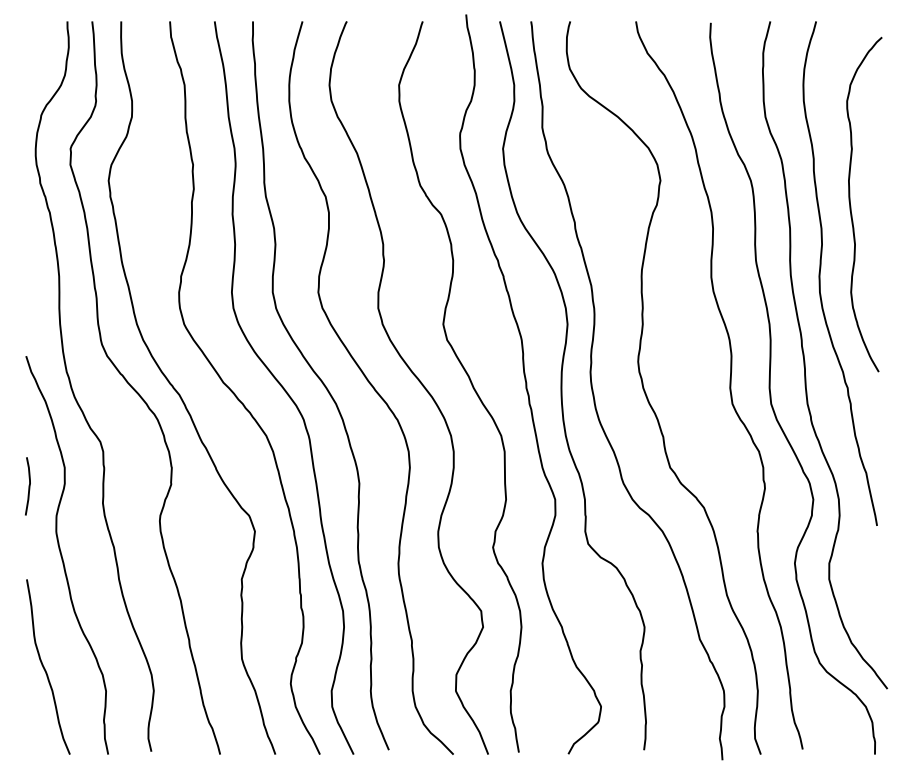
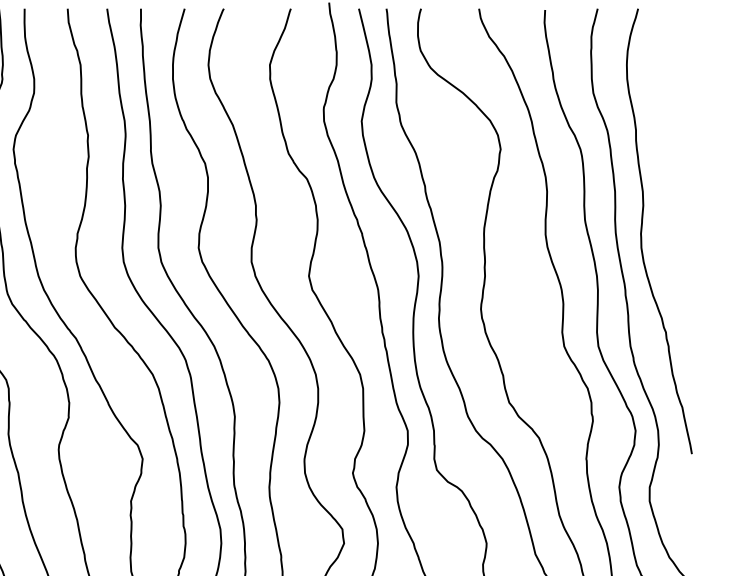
curve: (851, 205) -> (669, 171), removed

